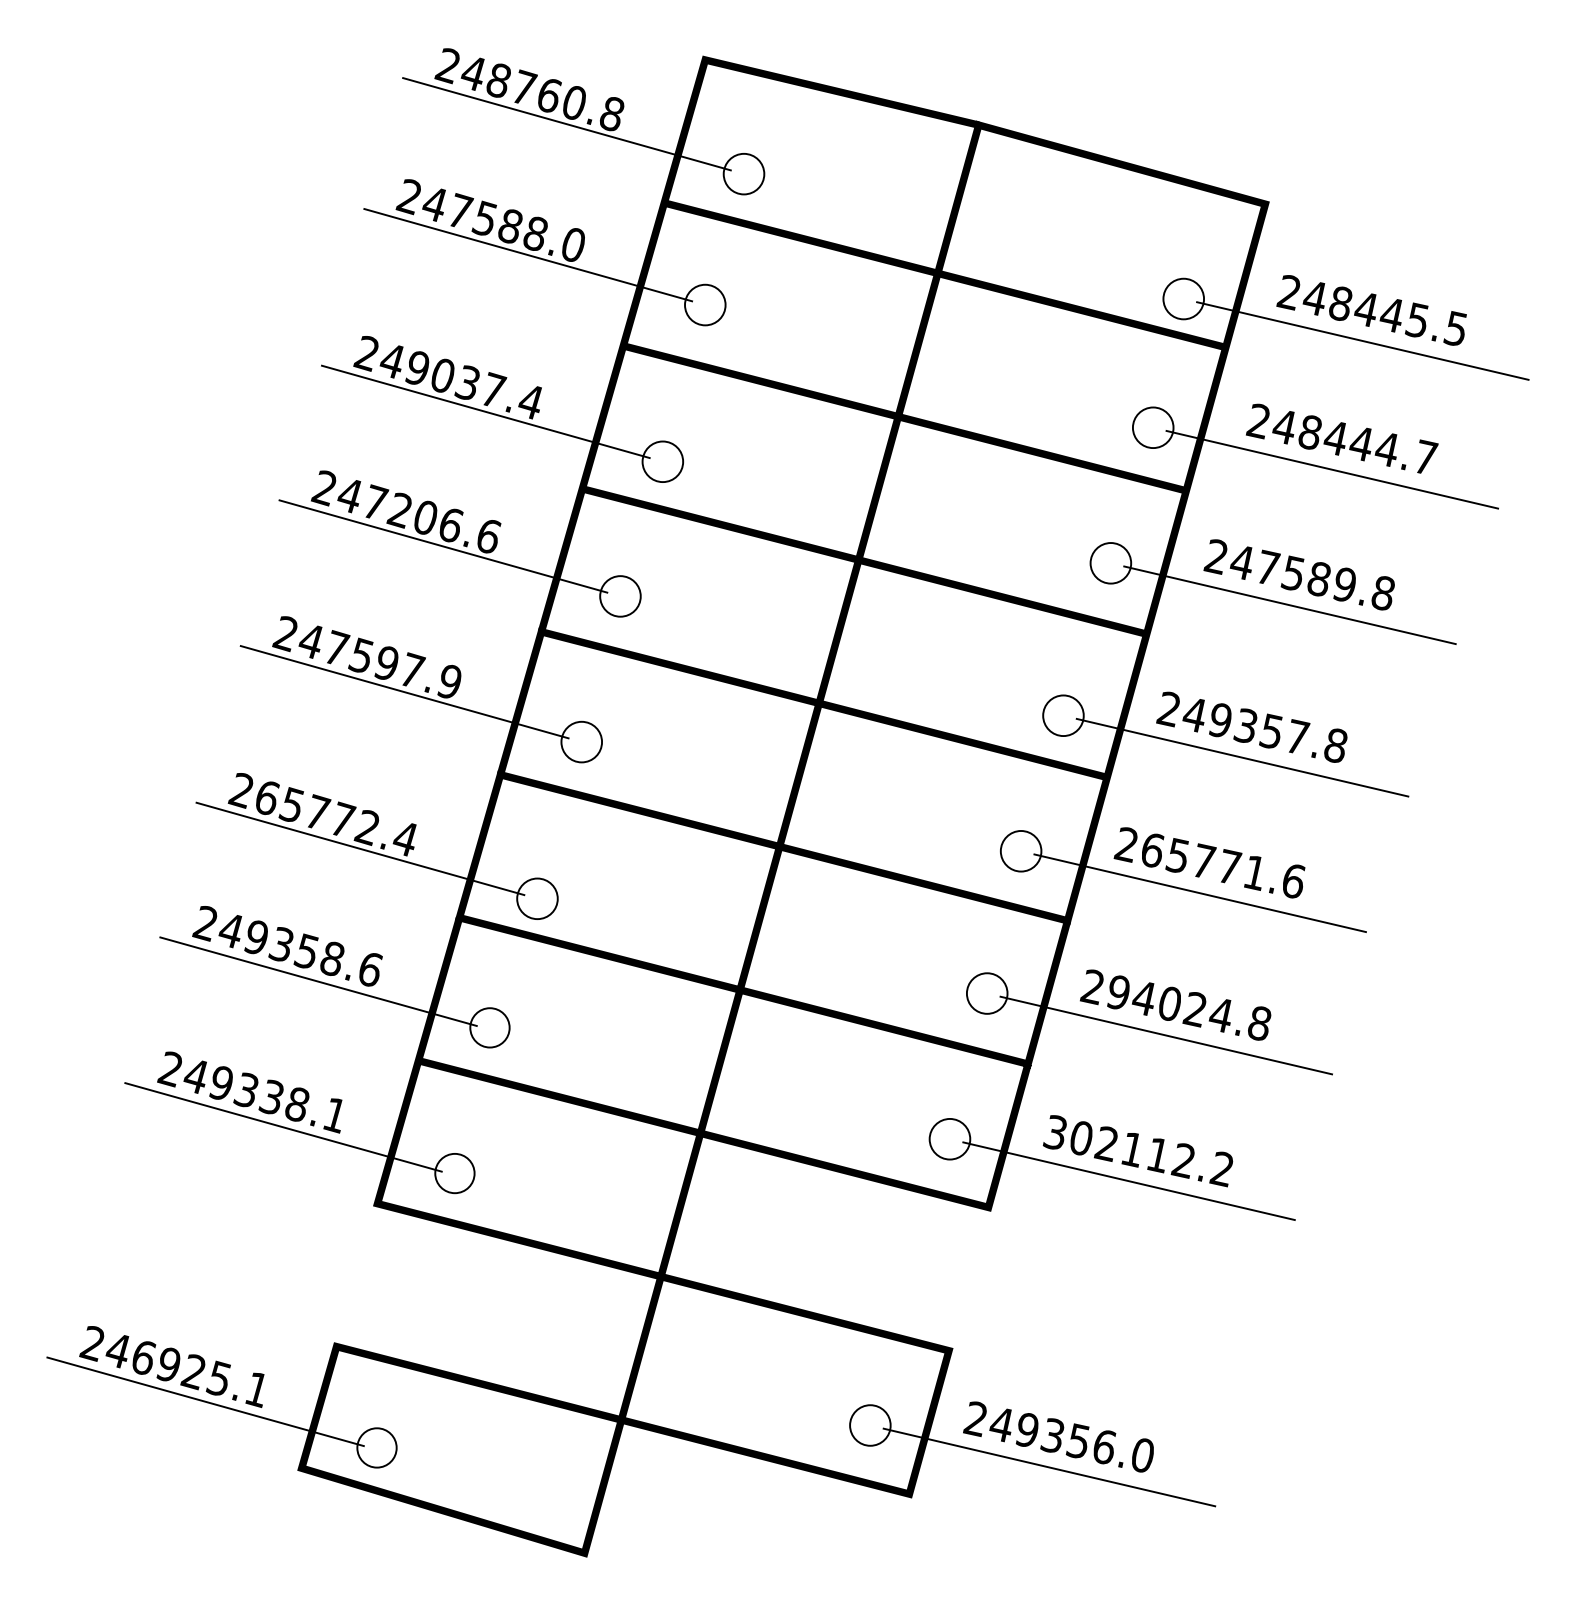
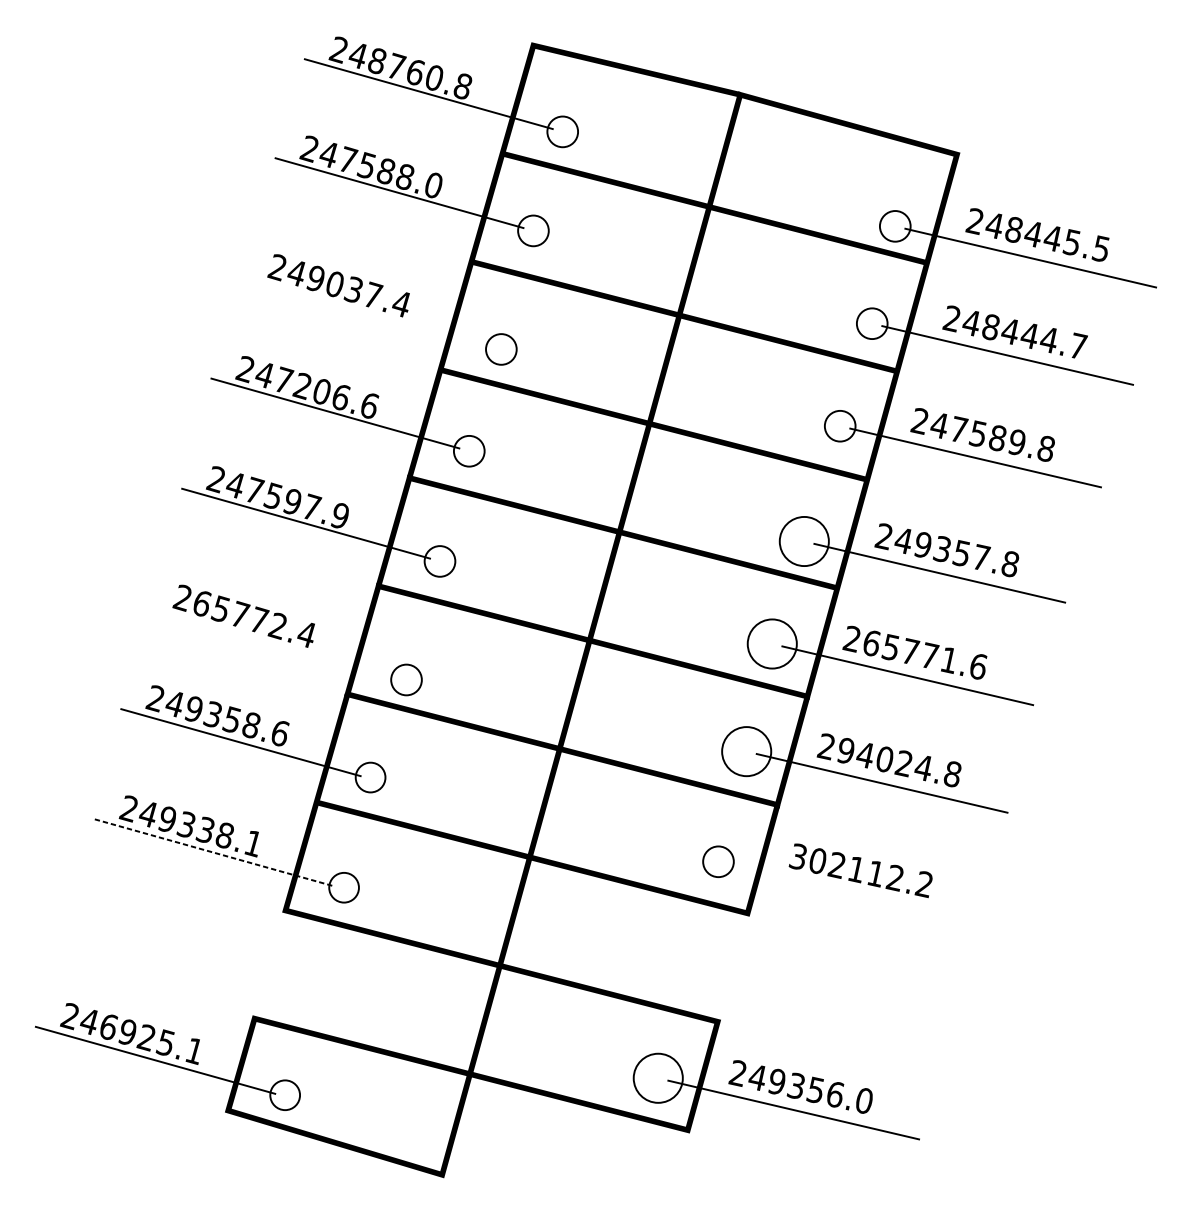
line: (485, 411) -> (367, 311), removed
circle: (1063, 715) -> (804, 541), size x1.6
line: (360, 848) -> (272, 641), removed
circle: (1020, 850) -> (771, 643), size x1.6
circle: (986, 993) -> (746, 751), size x1.6
line: (284, 1127) -> (215, 852), solid -> dashed
line: (1128, 1181) -> (853, 893), removed
circle: (870, 1425) -> (658, 1078), size x1.6

